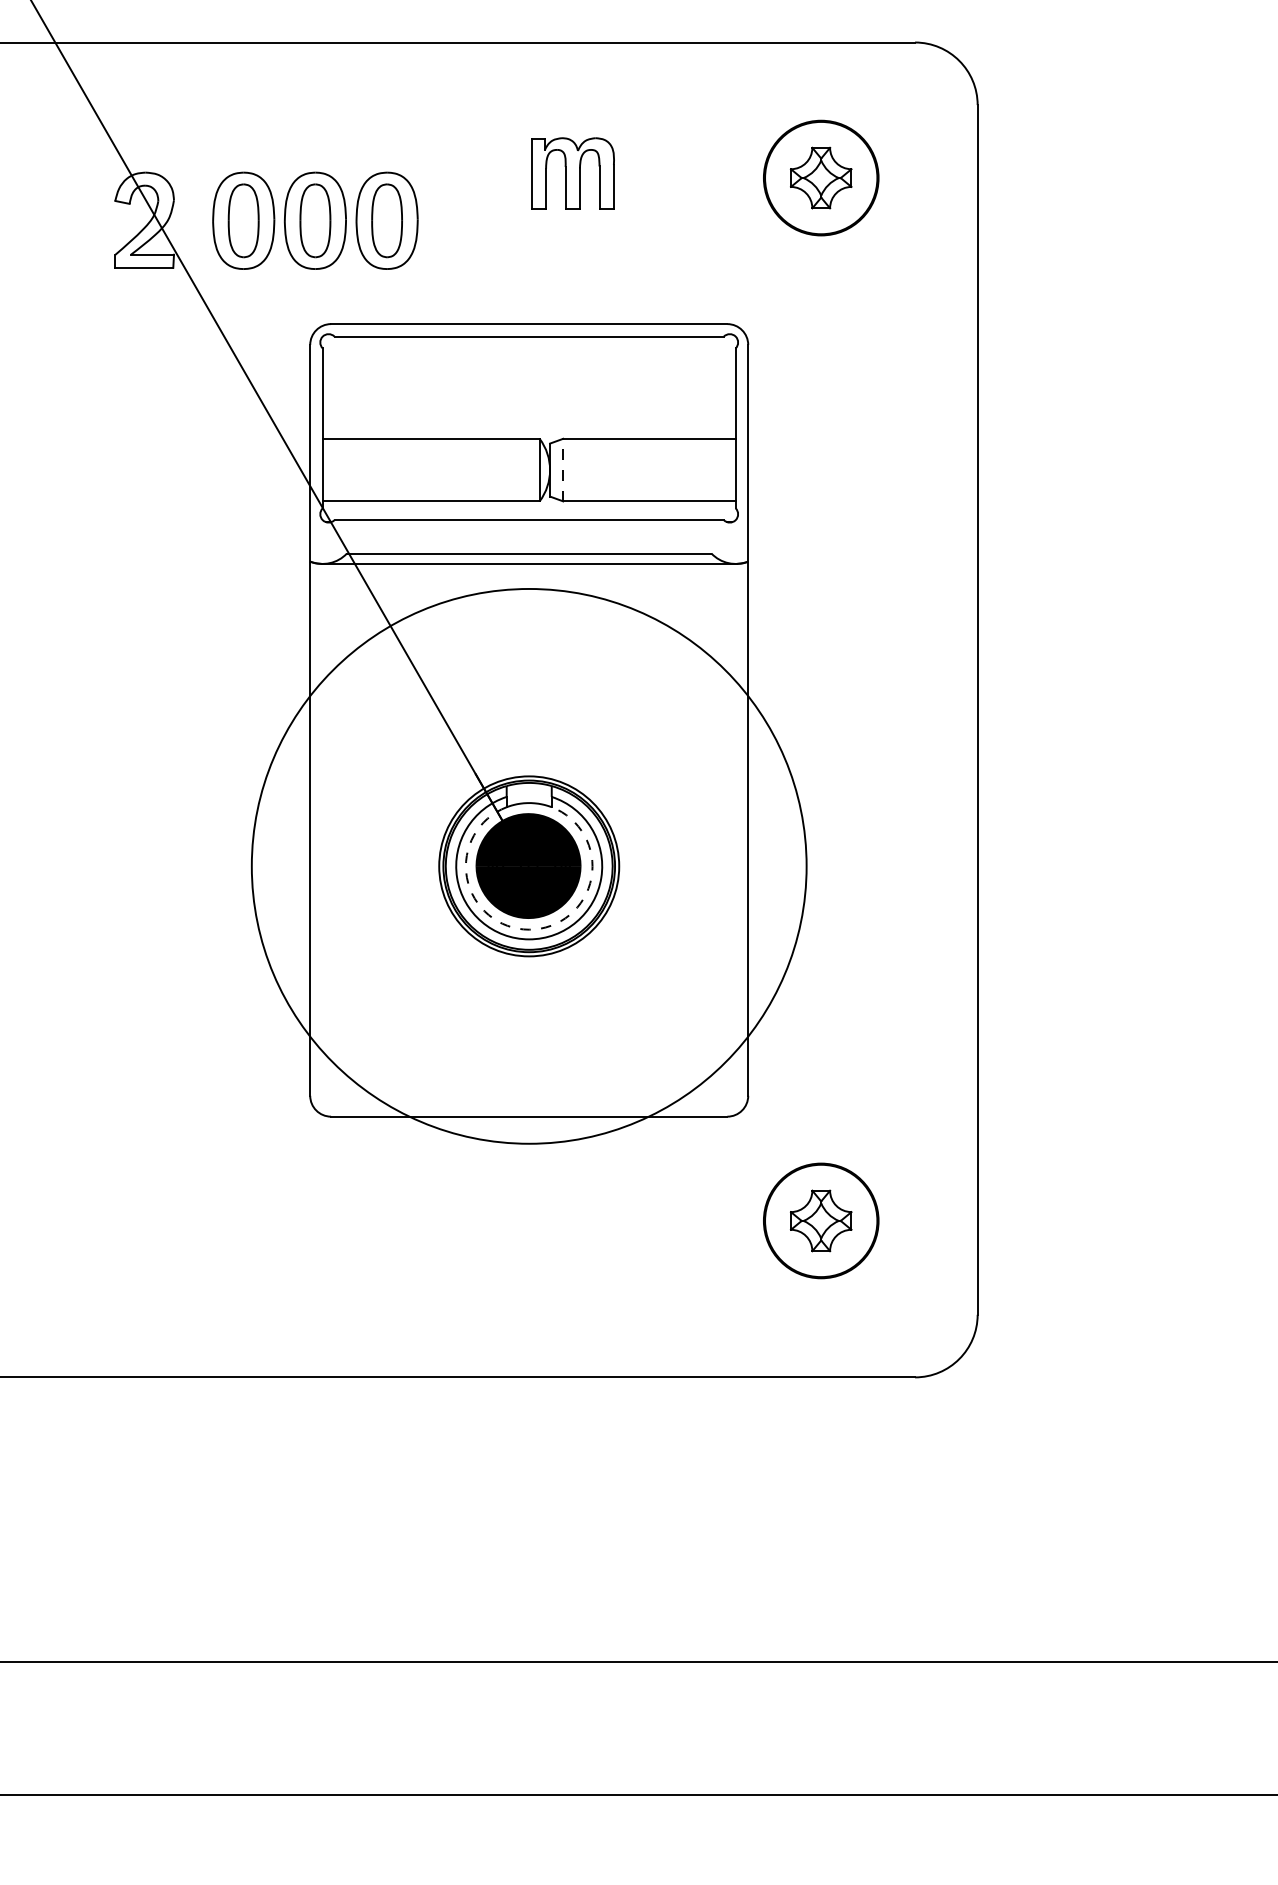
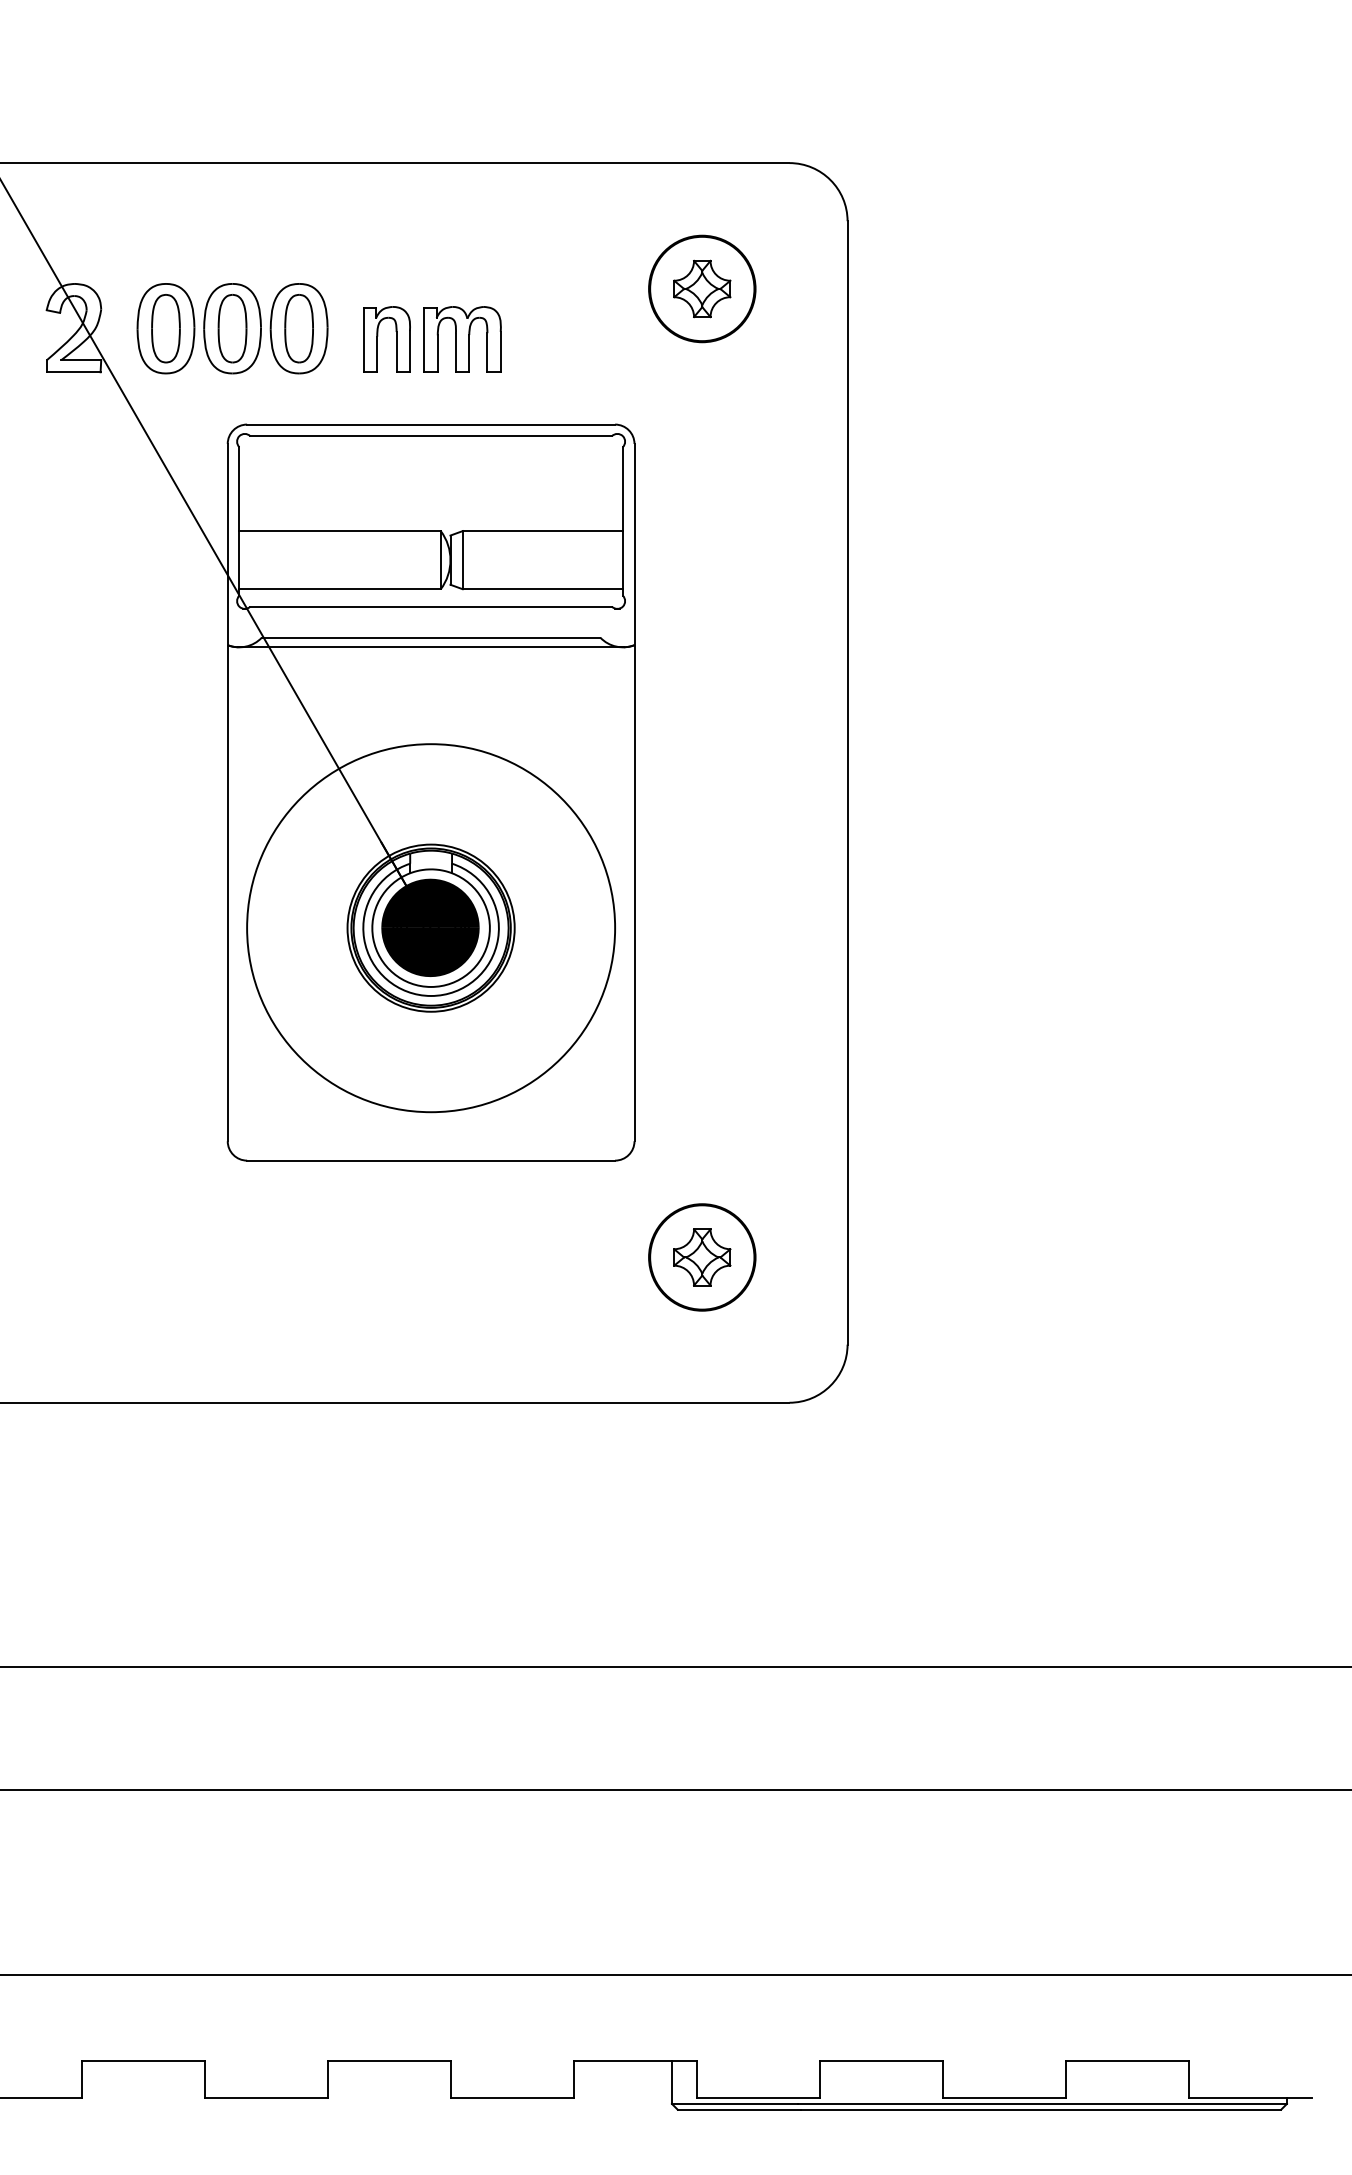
part: (572, 173) -> (462, 339), moved
part: (472, 229) -> (378, 336), added
line: (563, 469) -> (462, 559), dashed -> solid
circle: (529, 866) -> (431, 928), size x0.71
arc: (529, 929) -> (431, 986), dashed -> solid

